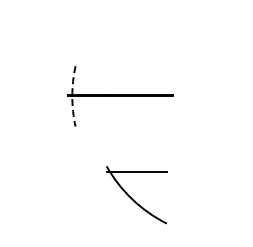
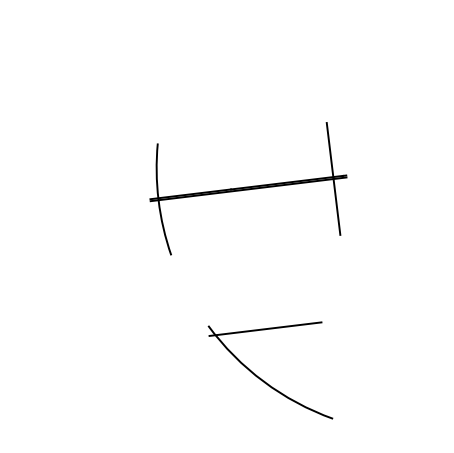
arc: (72, 96) -> (158, 200), dashed -> solid
line: (166, 96) -> (333, 179), added
part: (136, 195) -> (270, 373), moved

